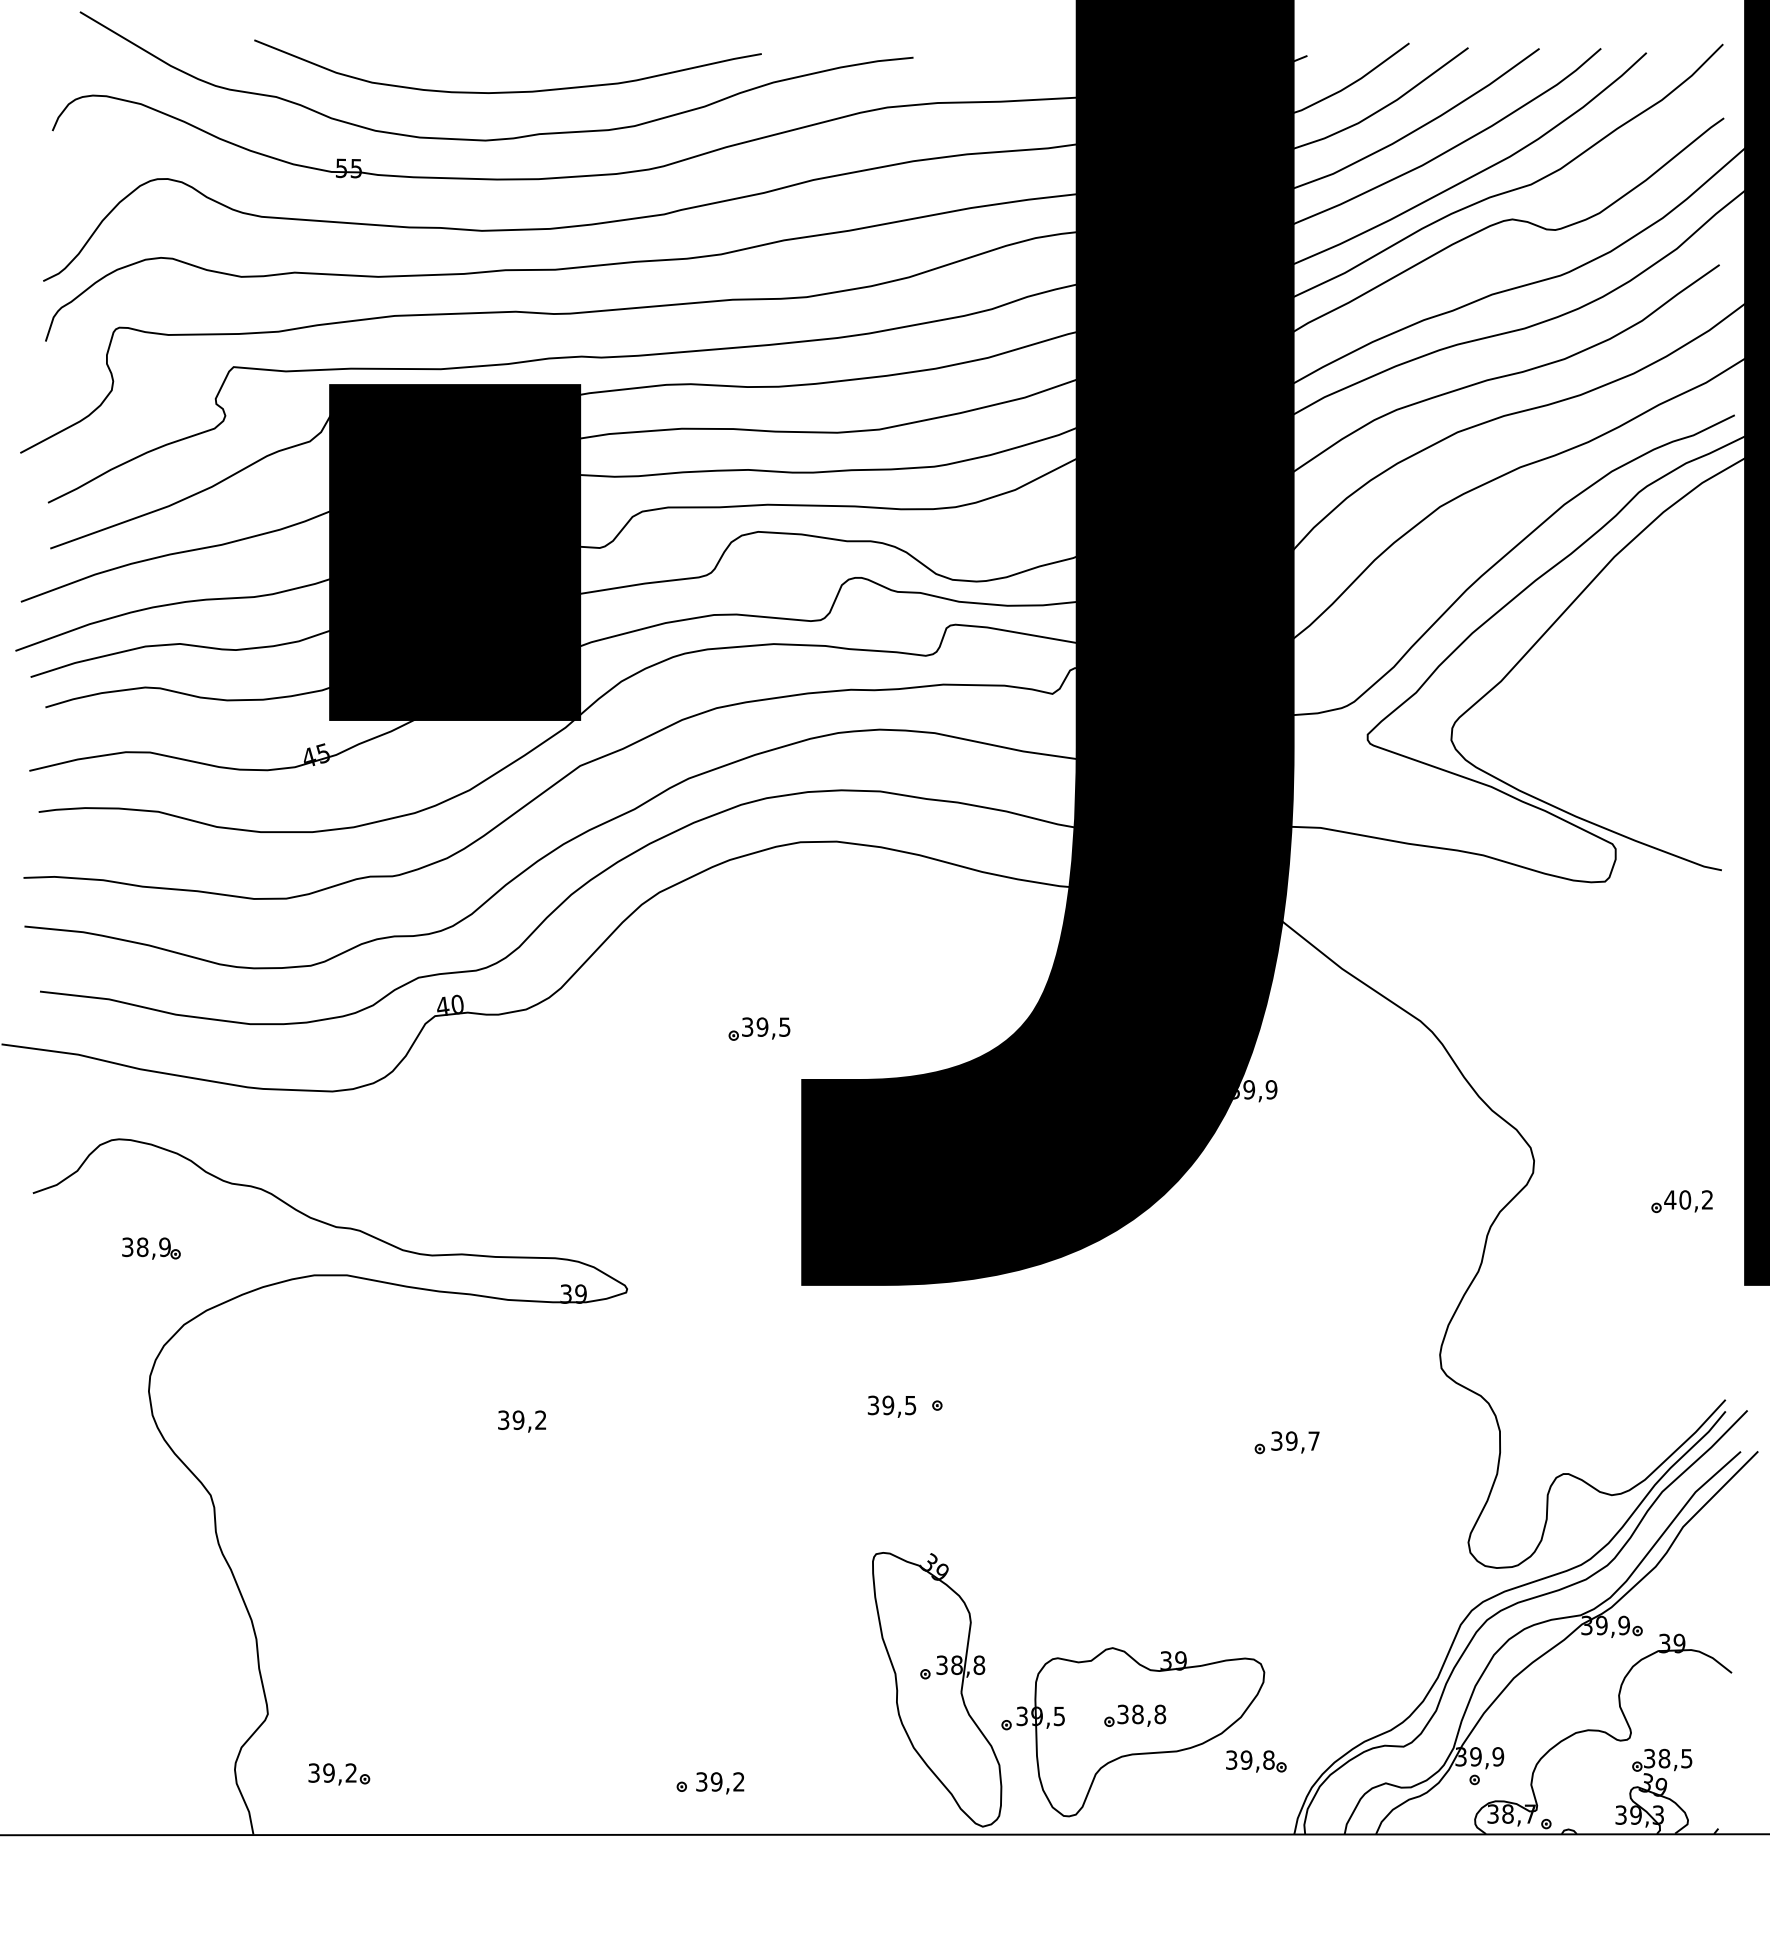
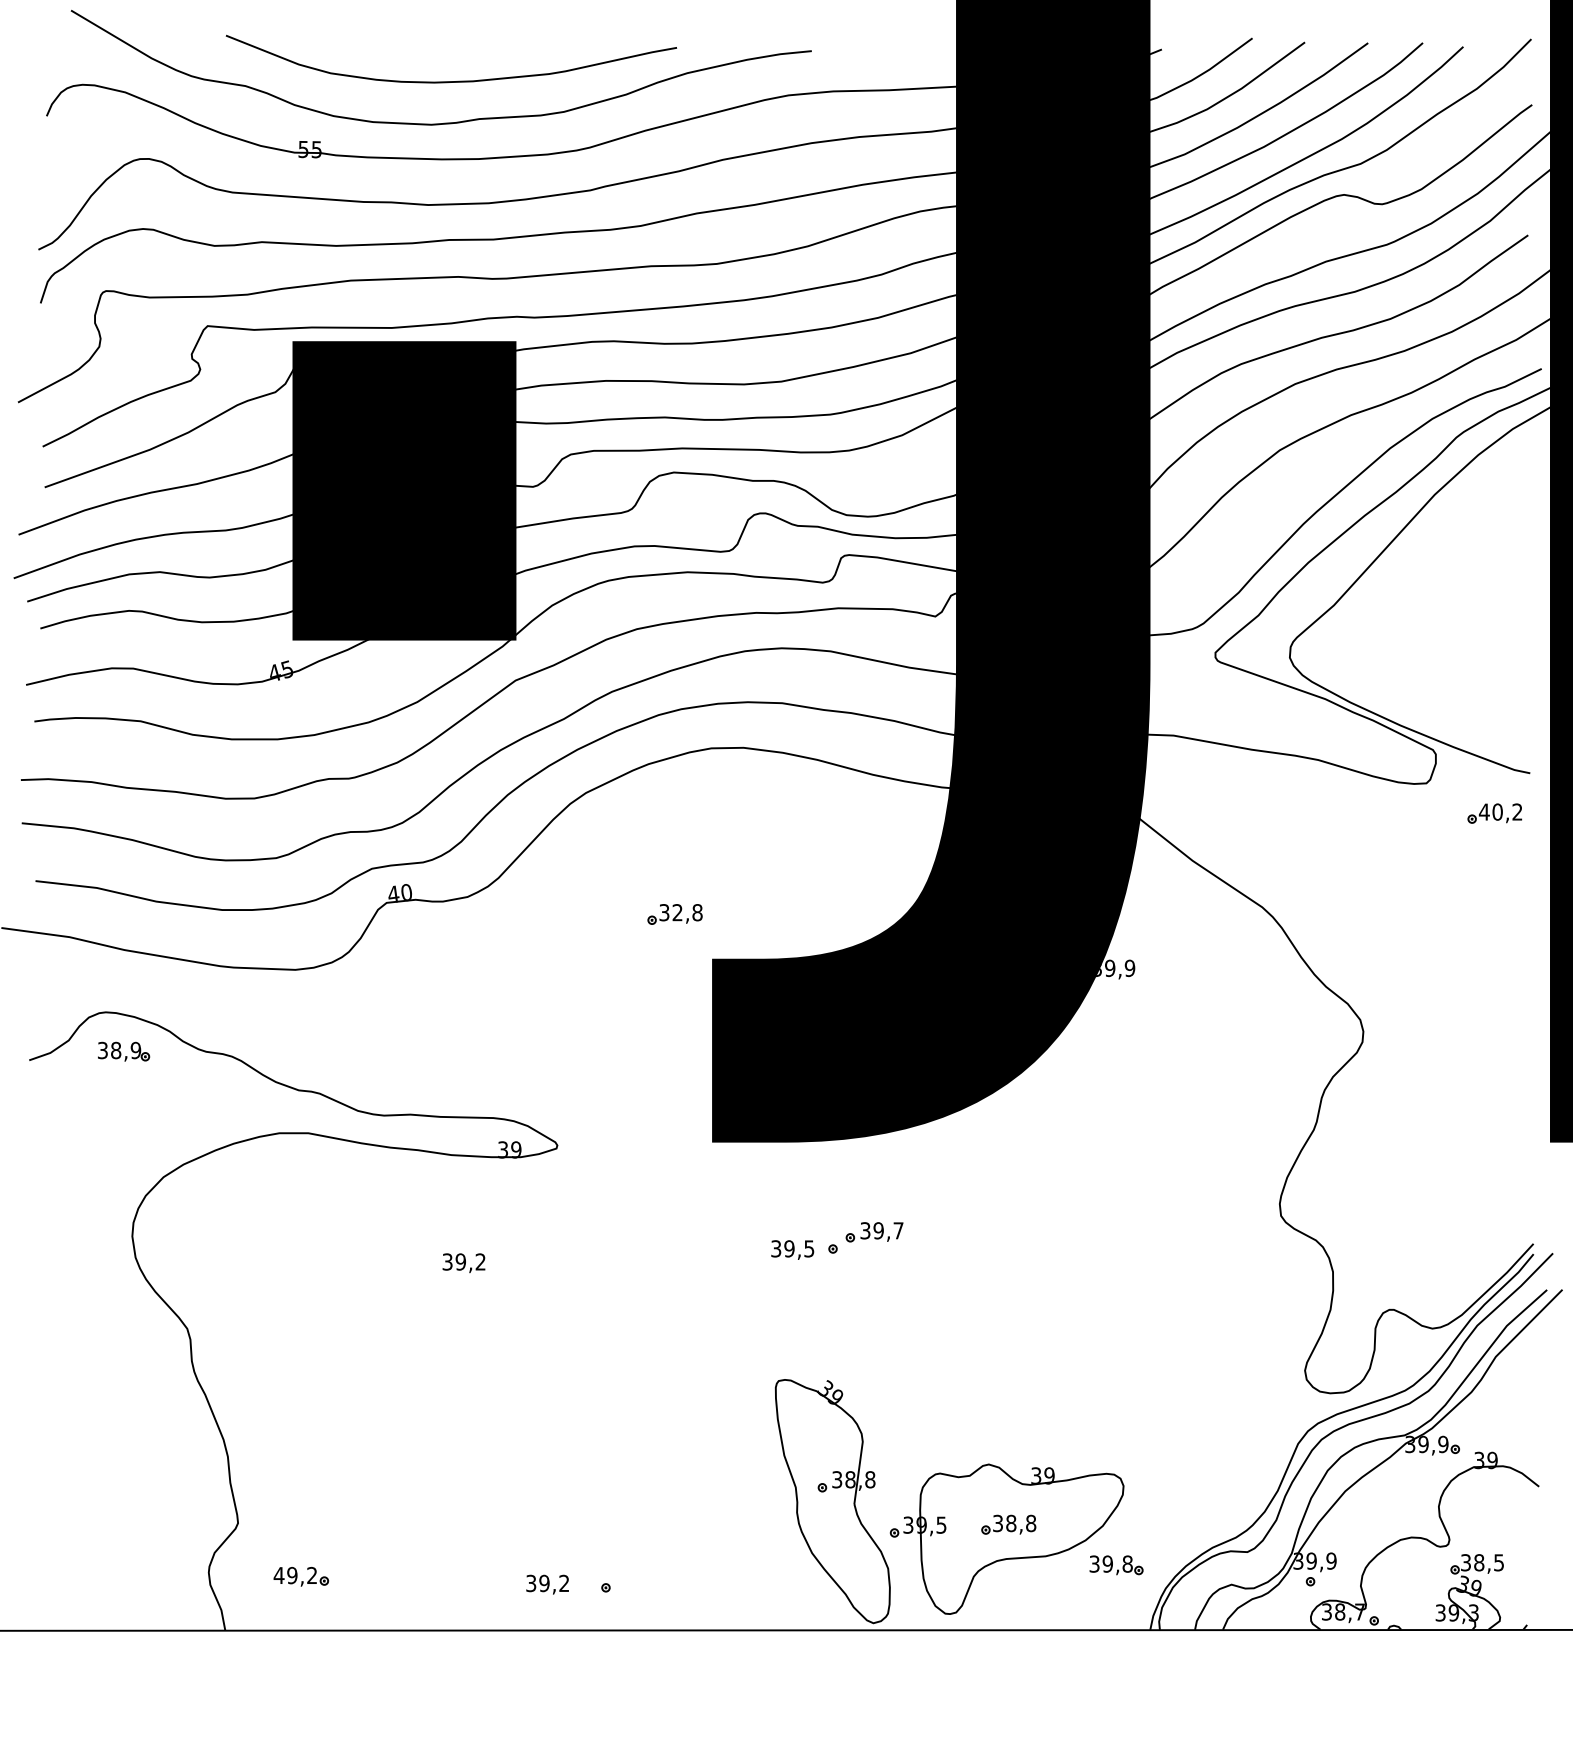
text: (773, 1026) -> (687, 912), 39,5 -> 32,8
part: (1681, 1201) -> (1494, 813), moved
part: (151, 1248) -> (123, 1051), moved
part: (1286, 1442) -> (874, 1232), moved
text: (313, 1772) -> (278, 1575), 39,2 -> 49,2
text: (720, 1783) -> (547, 1584), moved

